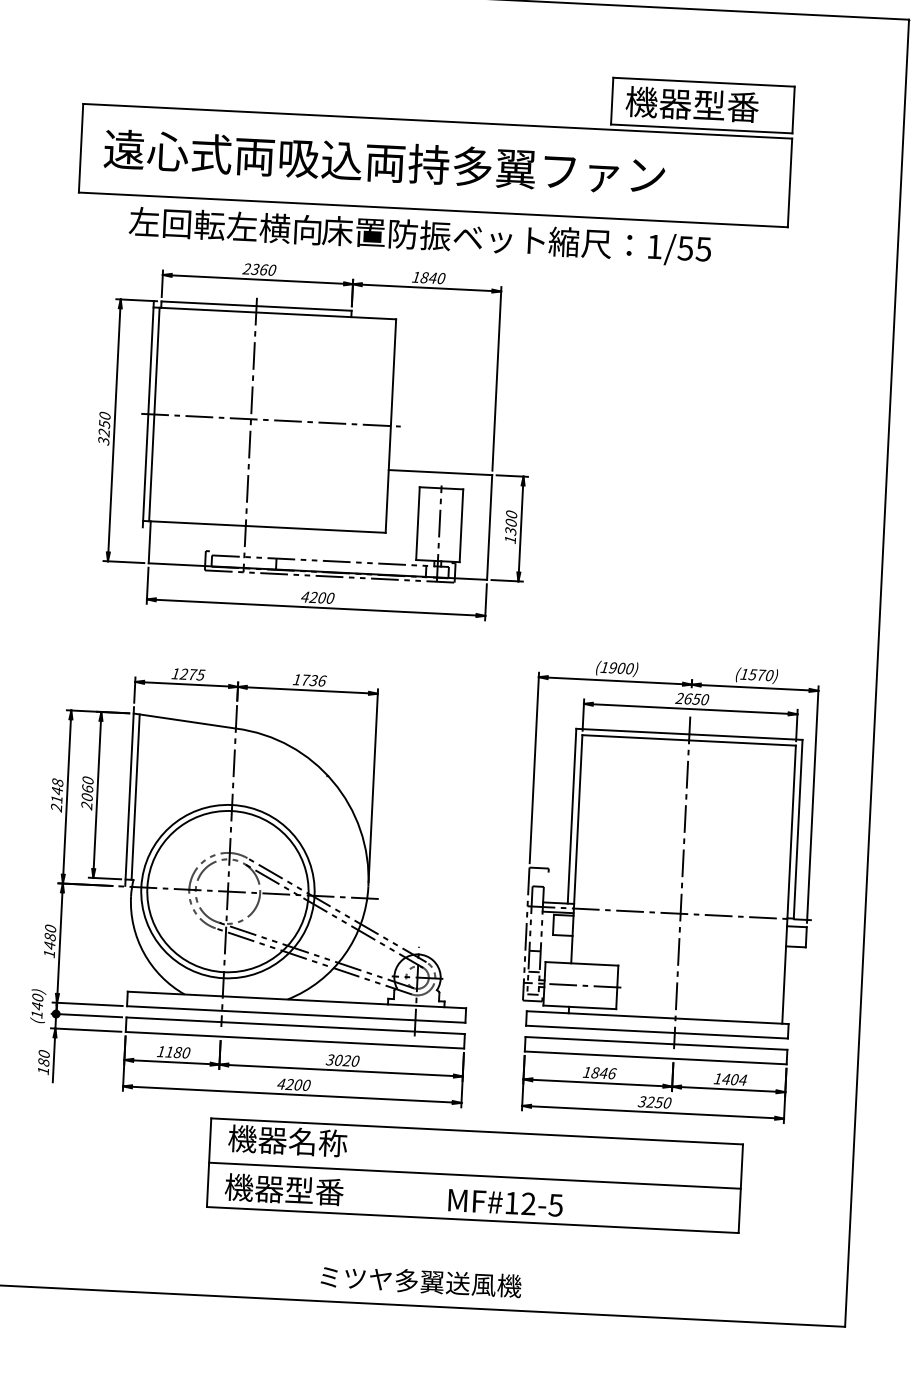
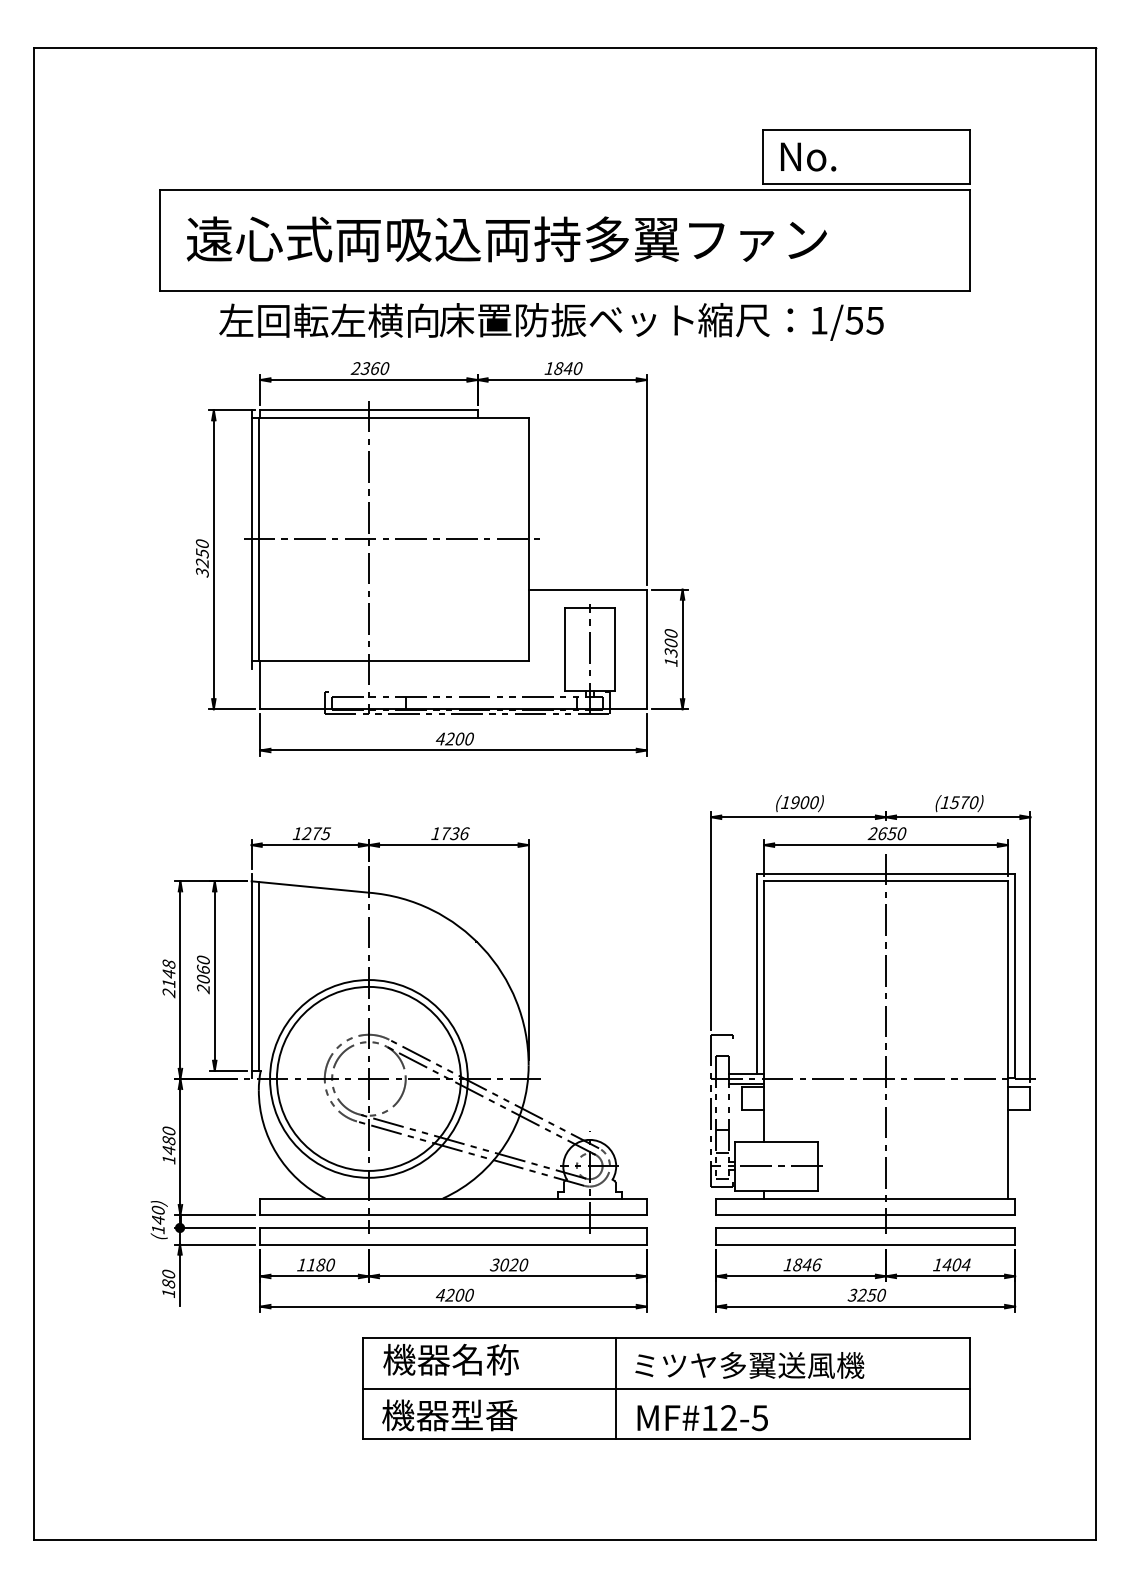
text: (691, 104) -> (853, 156), 機器型番 -> No.
line: (430, 1173) -> (615, 1388), added
text: (420, 1281) -> (749, 1365), moved

